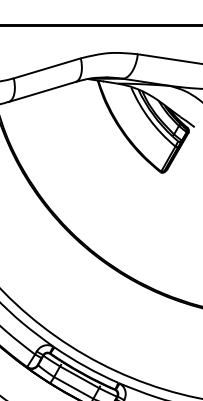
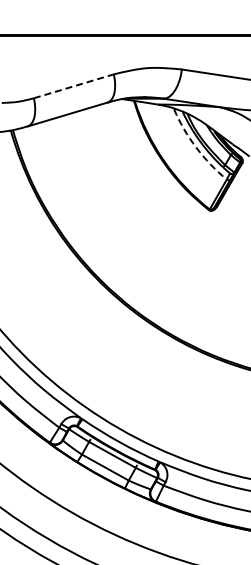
line: (47, 68) -> (73, 86), solid -> dashed
arc: (150, 119) -> (196, 147), solid -> dashed

